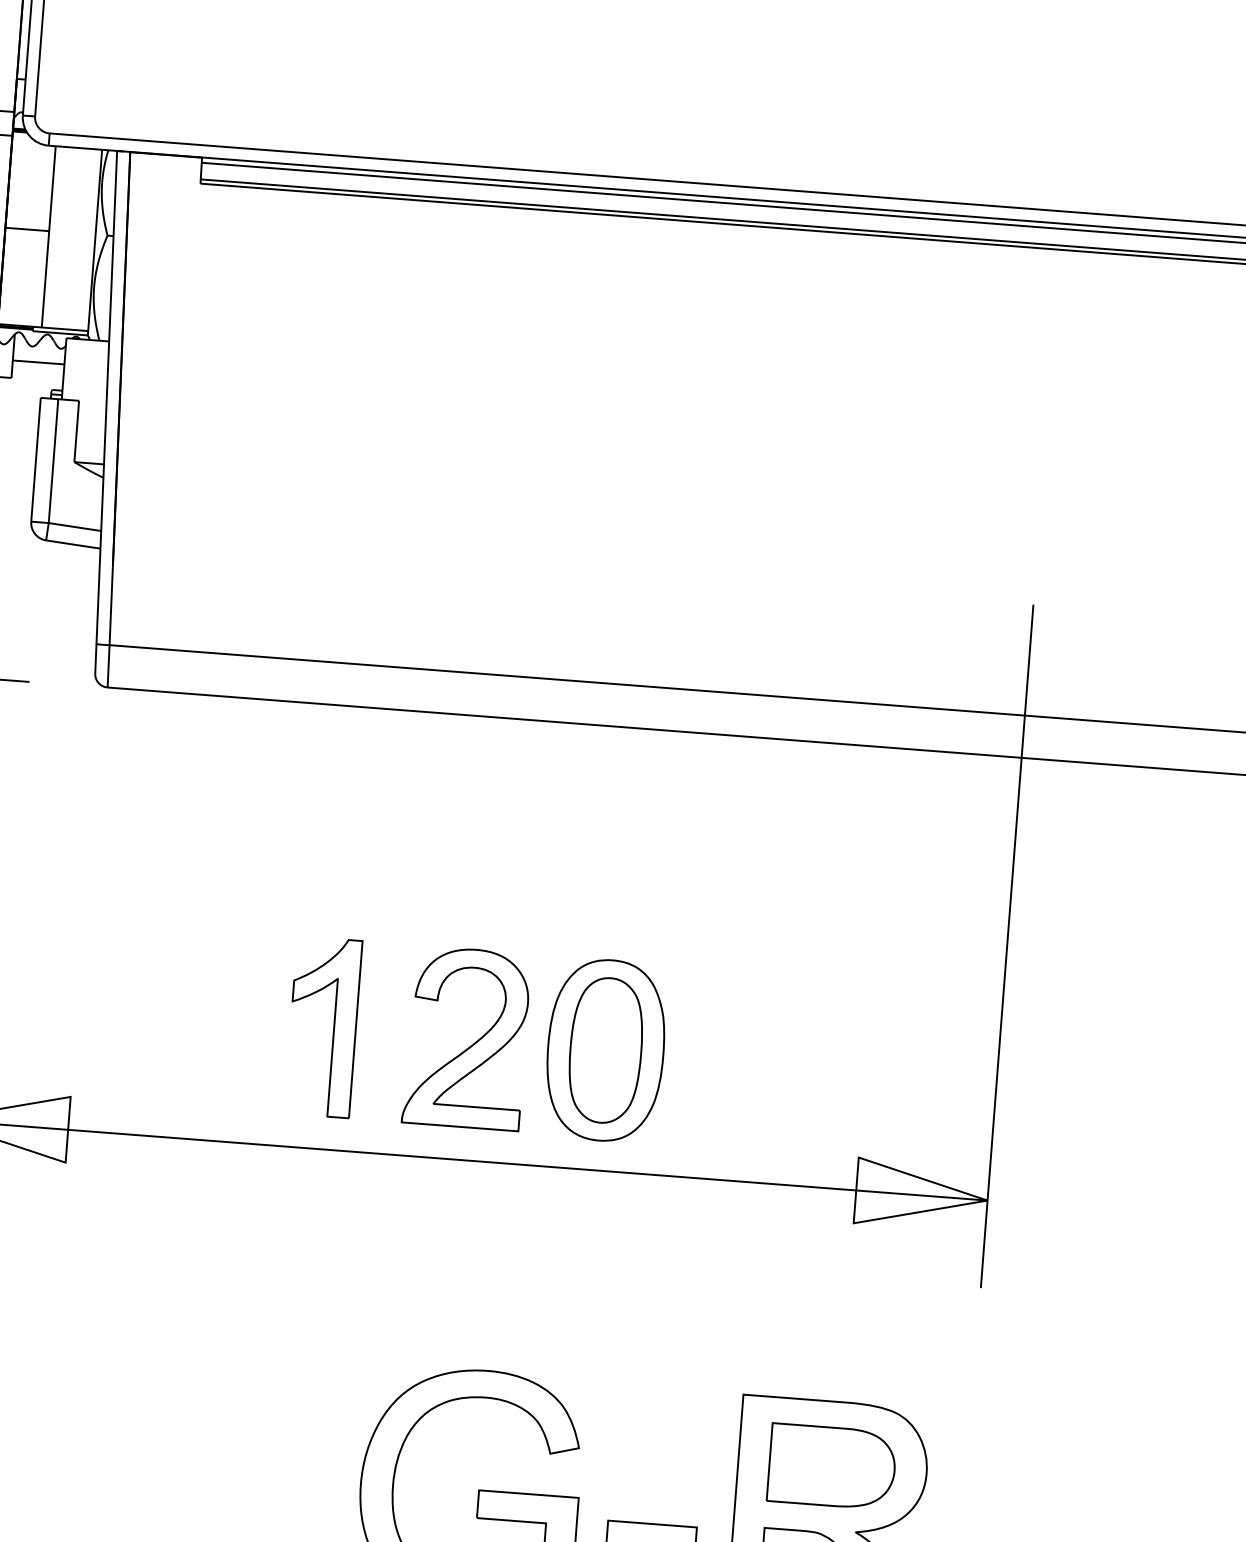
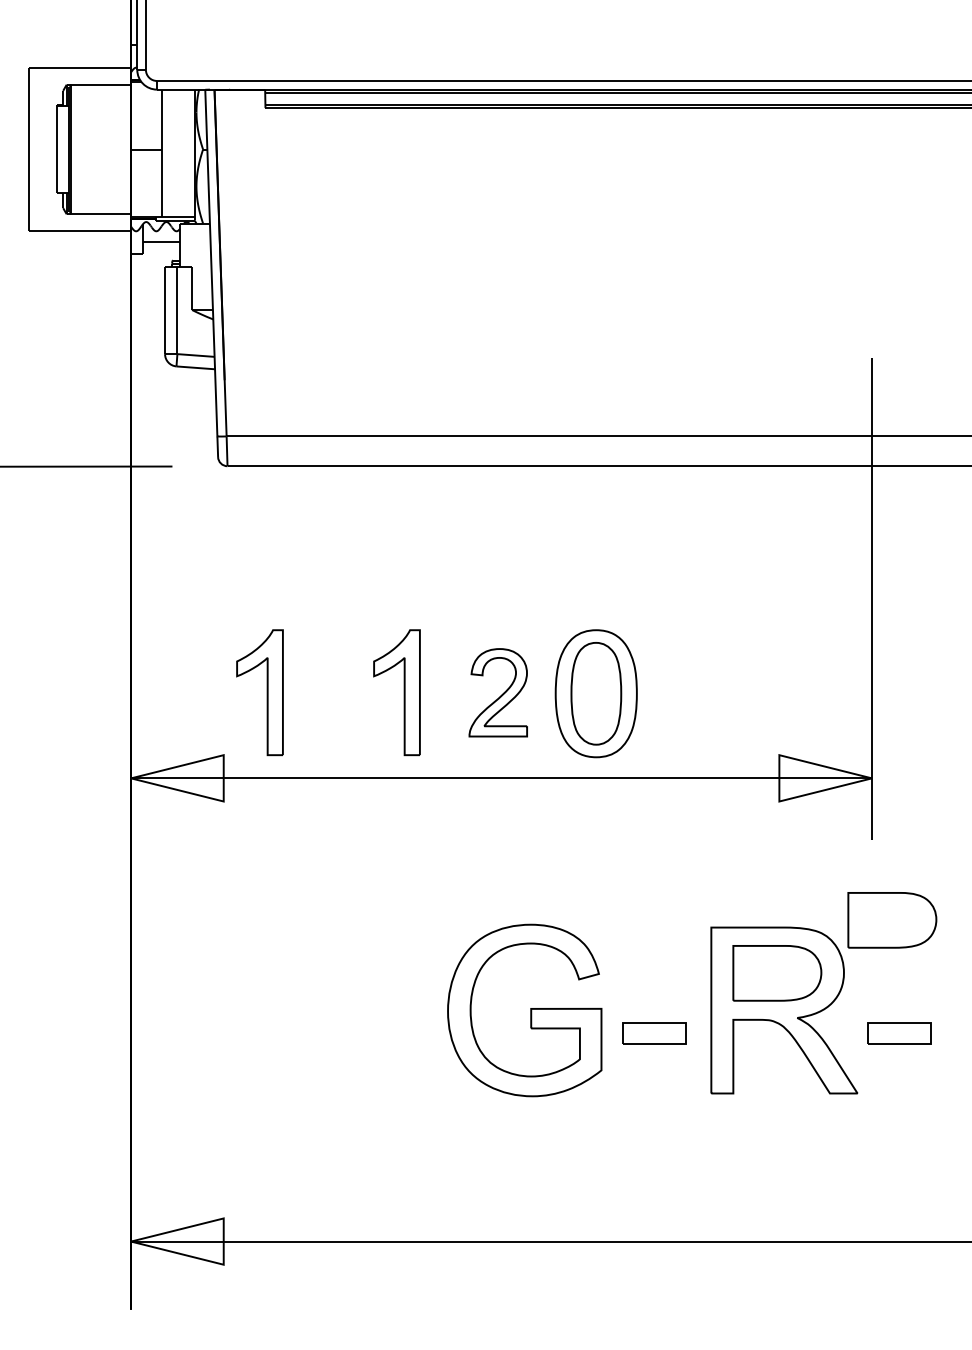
part: (138, 1012) -> (266, 692), added
part: (467, 1038) -> (498, 692), size x0.7
part: (1001, 1404) -> (892, 920), added

